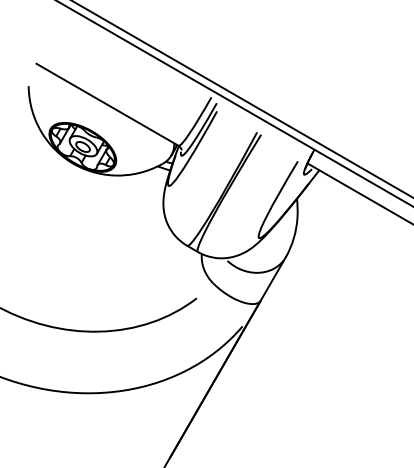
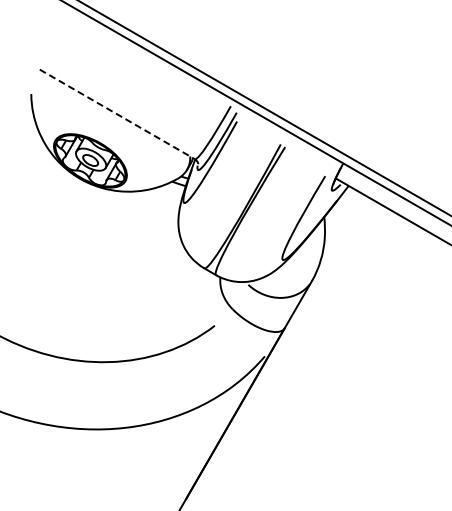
line: (107, 104) -> (117, 114), solid -> dashed

